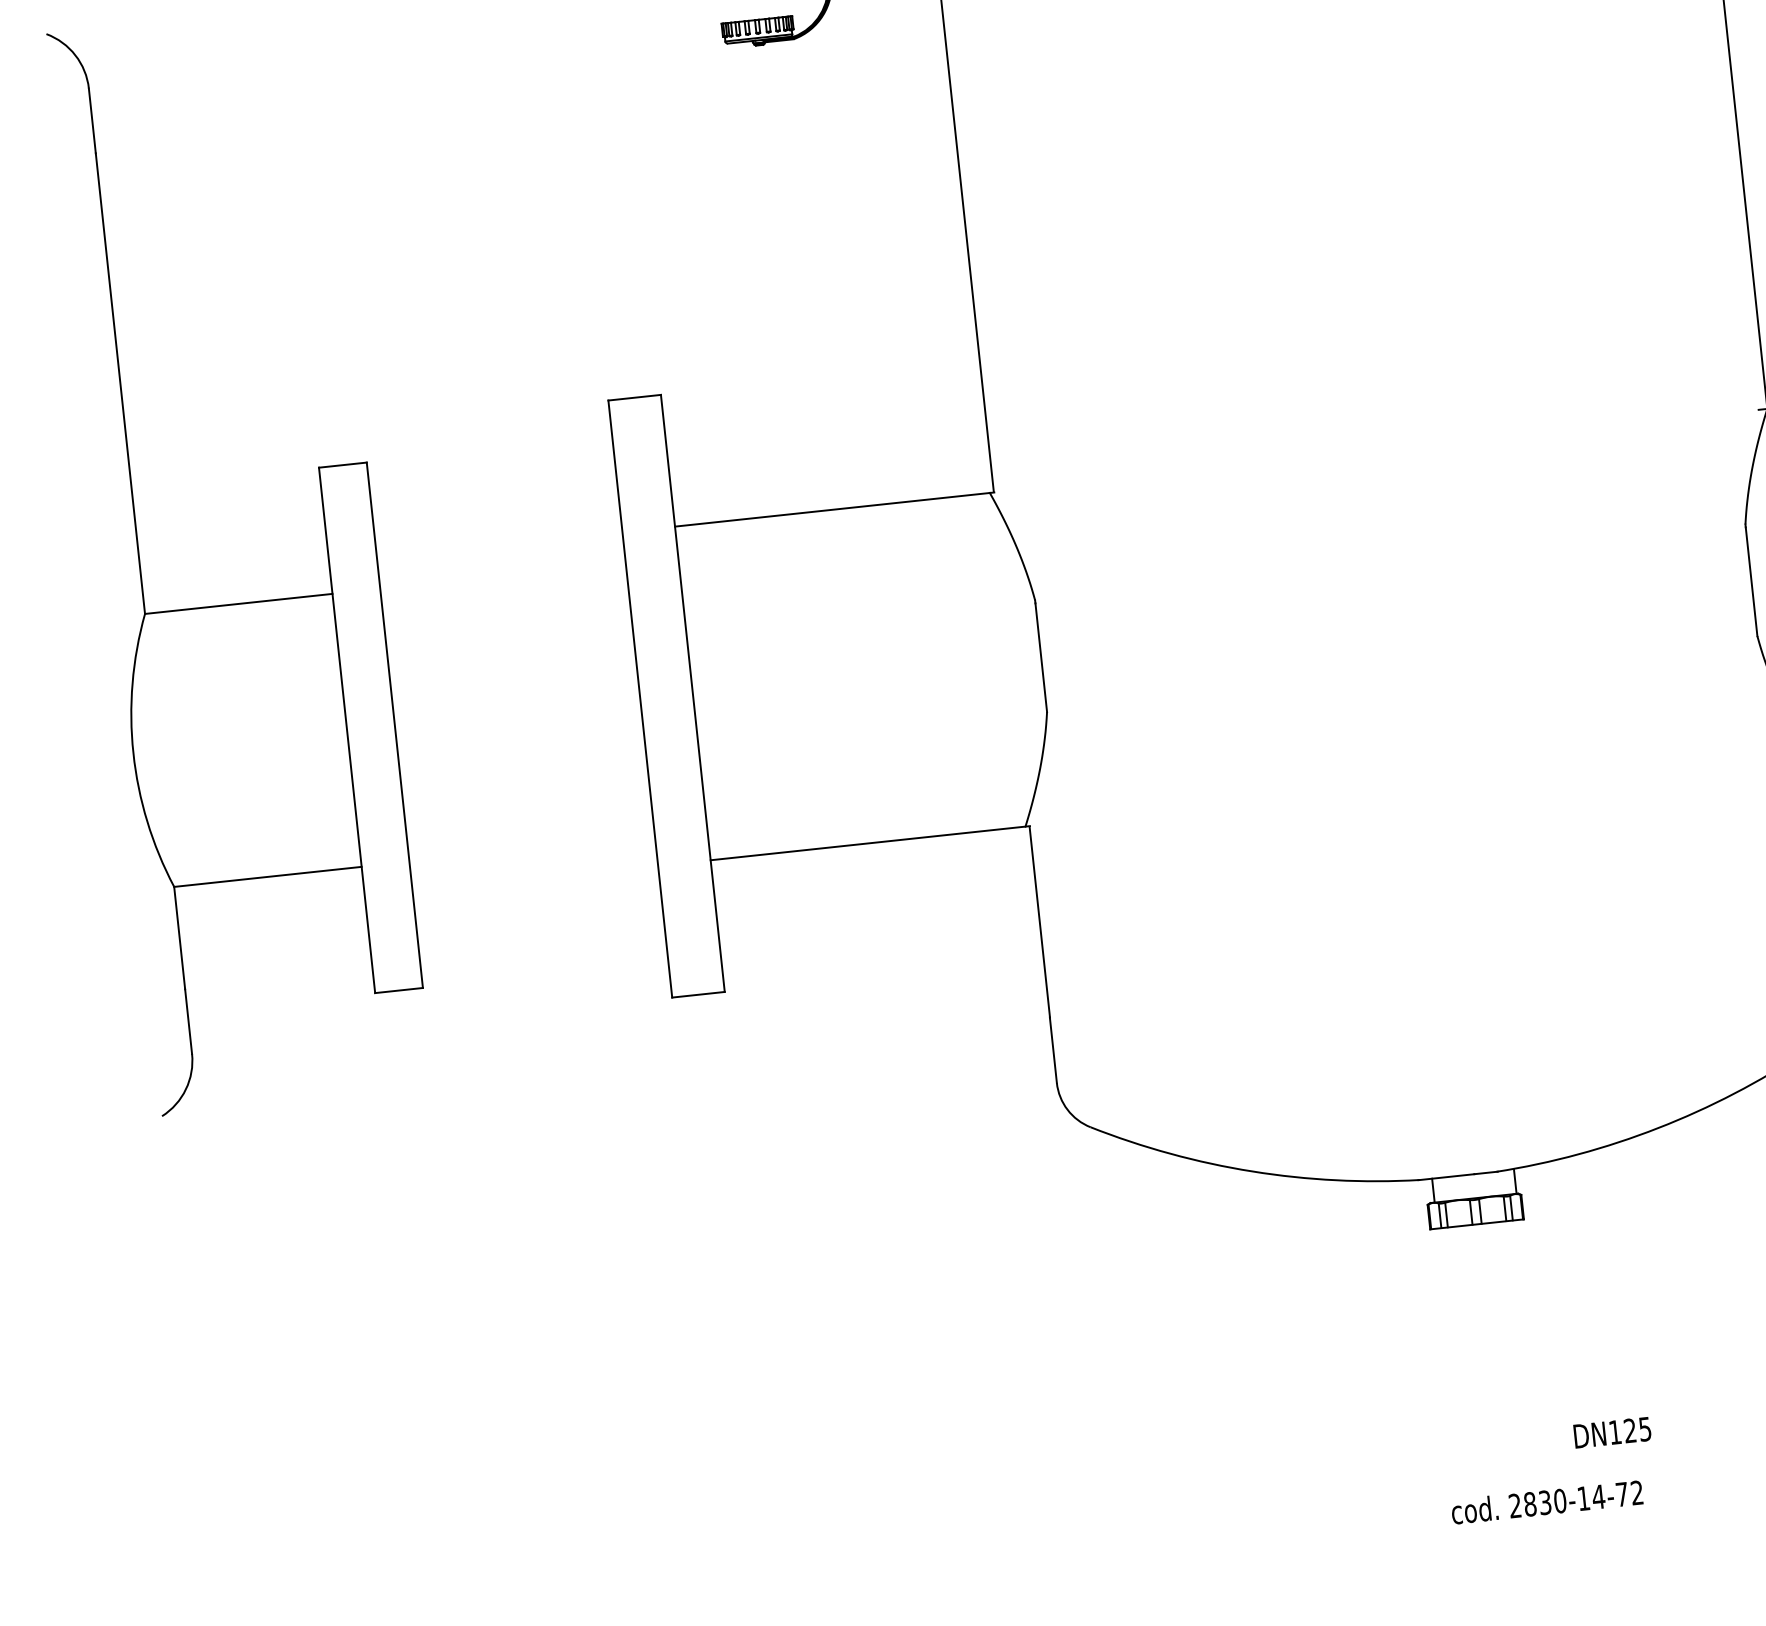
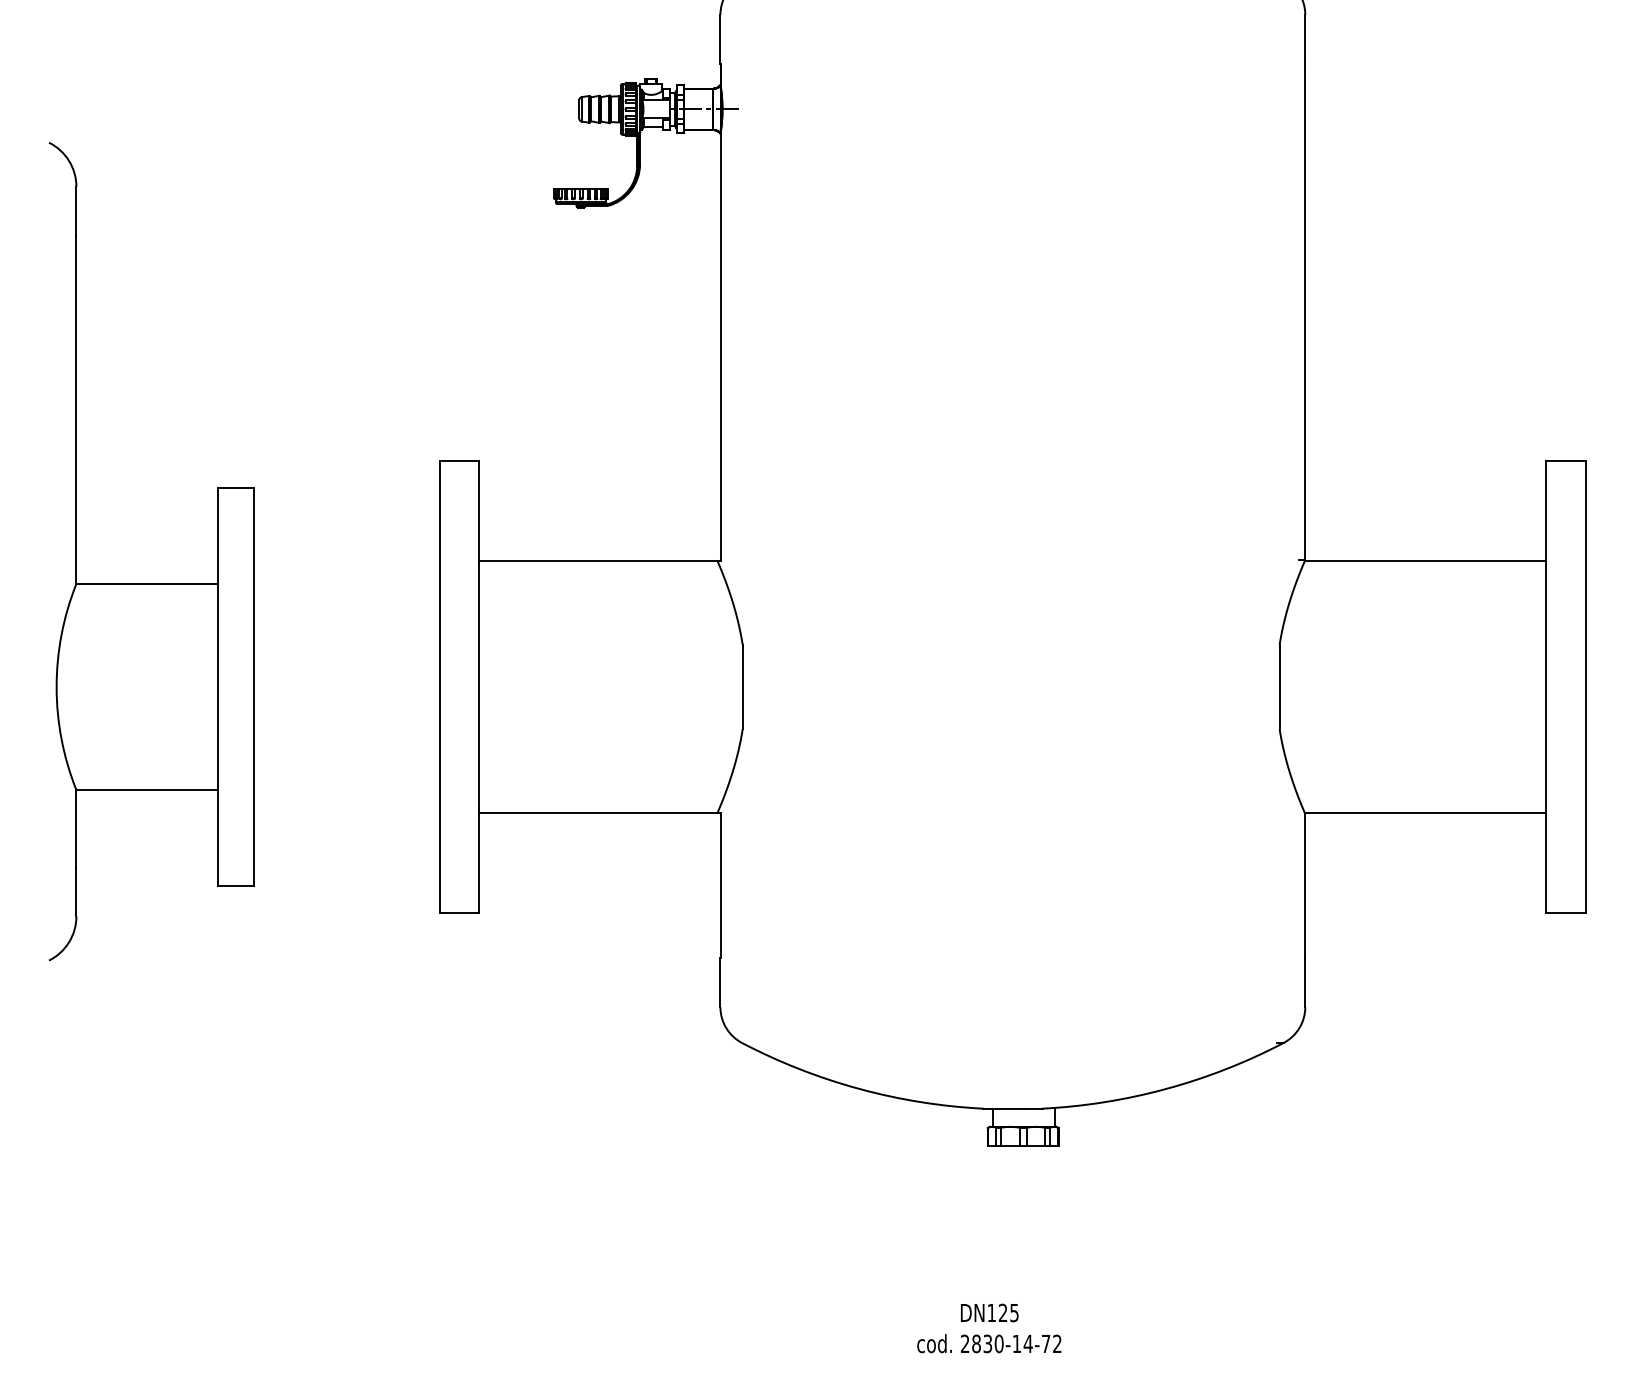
text: (1612, 1432) -> (989, 1312), moved
text: (1547, 1501) -> (989, 1343), moved

